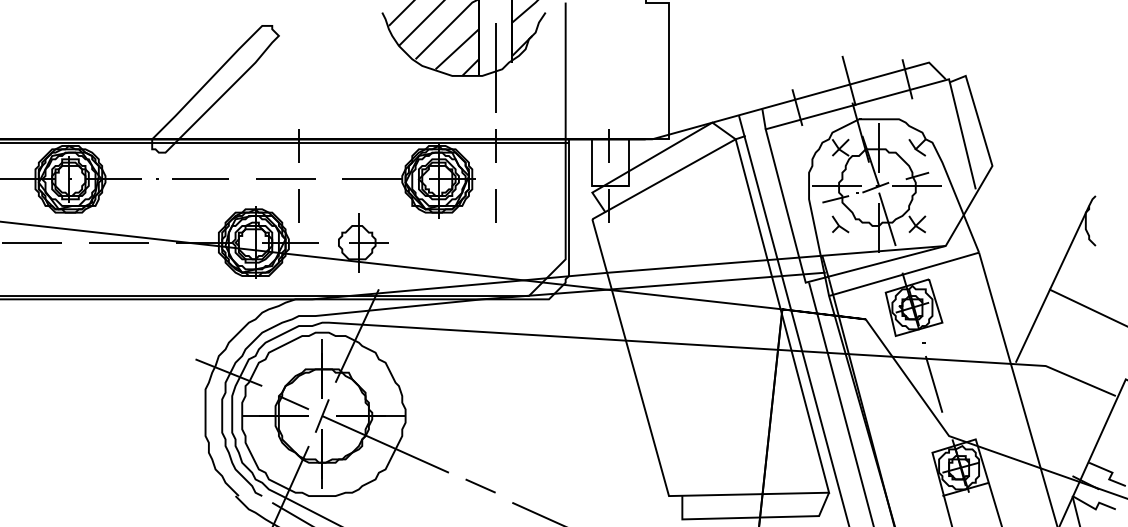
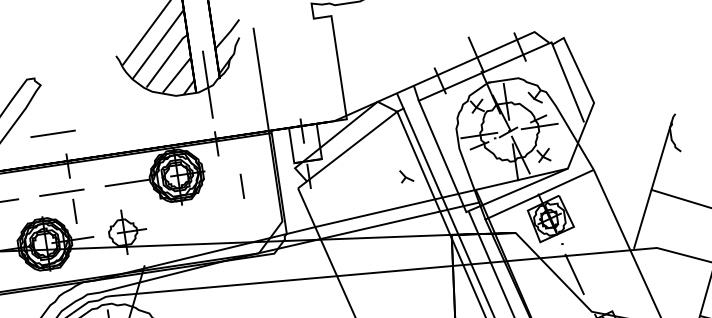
line: (285, 100) -> (52, 133), added
line: (495, 205) -> (242, 186), moved
part: (840, 224) -> (406, 176), moved

